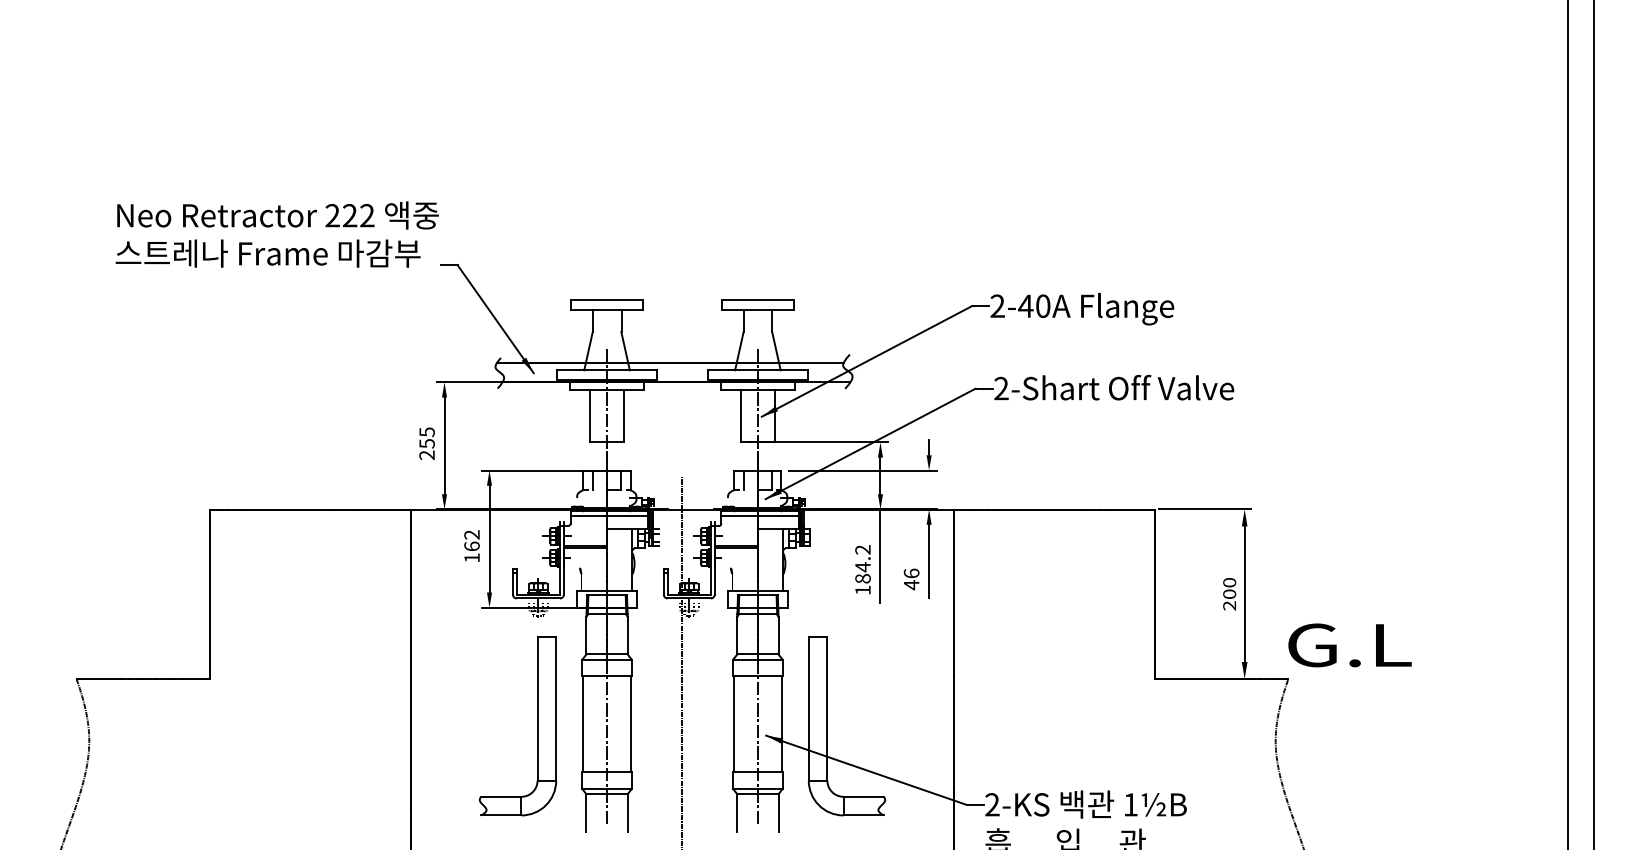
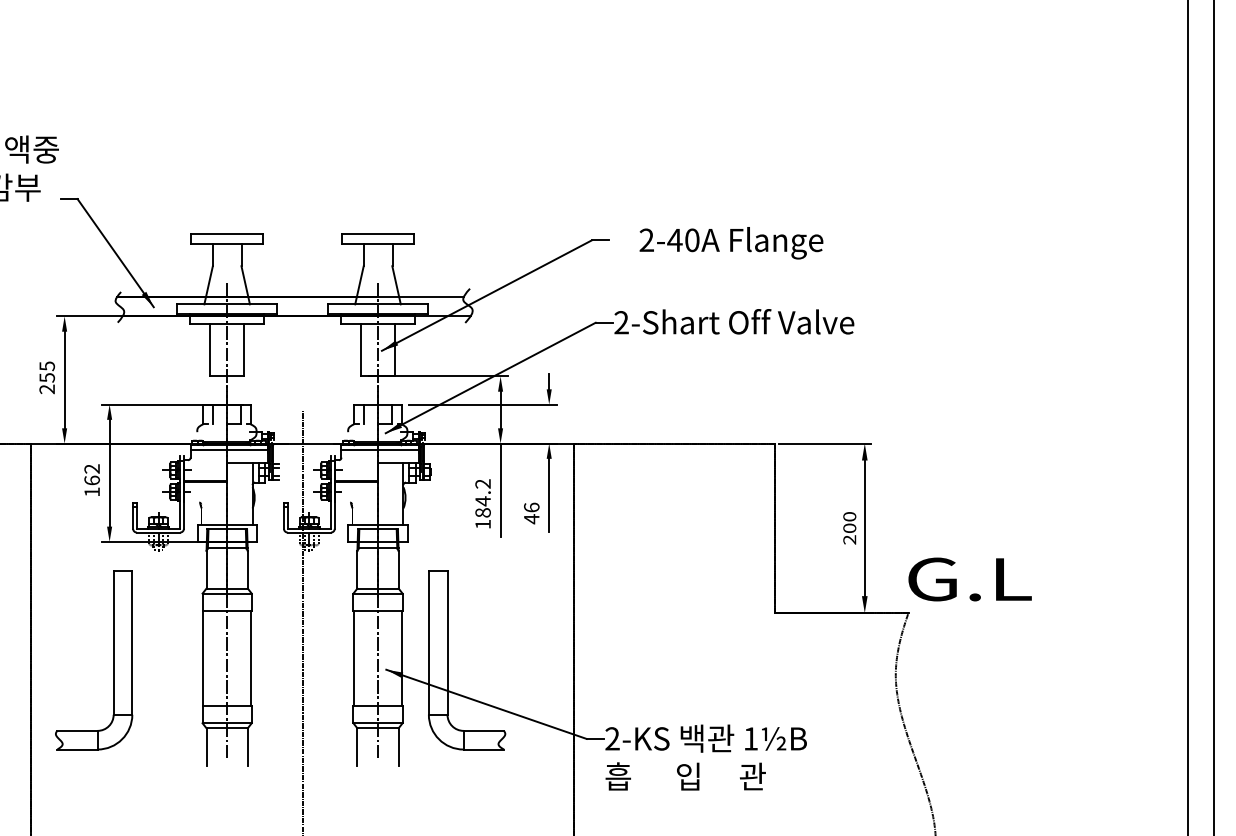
text: (1082, 308) -> (731, 242), moved
part: (537, 726) -> (113, 660), moved

